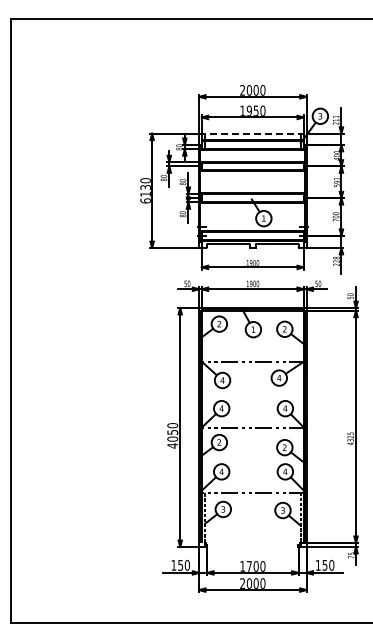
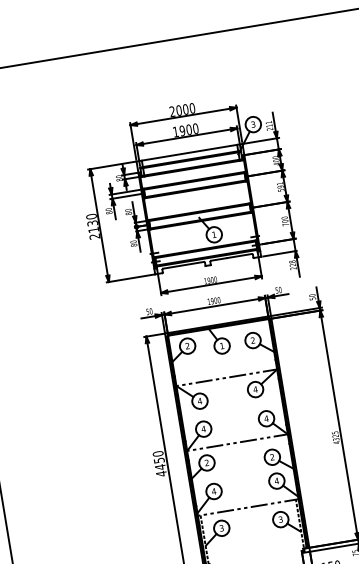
text: (255, 110) -> (188, 129), 1950 -> 1900
line: (252, 133) -> (189, 152), dashed -> solid
text: (145, 200) -> (94, 236), 6130 -> 2130
text: (172, 438) -> (160, 466), 4050 -> 4450

